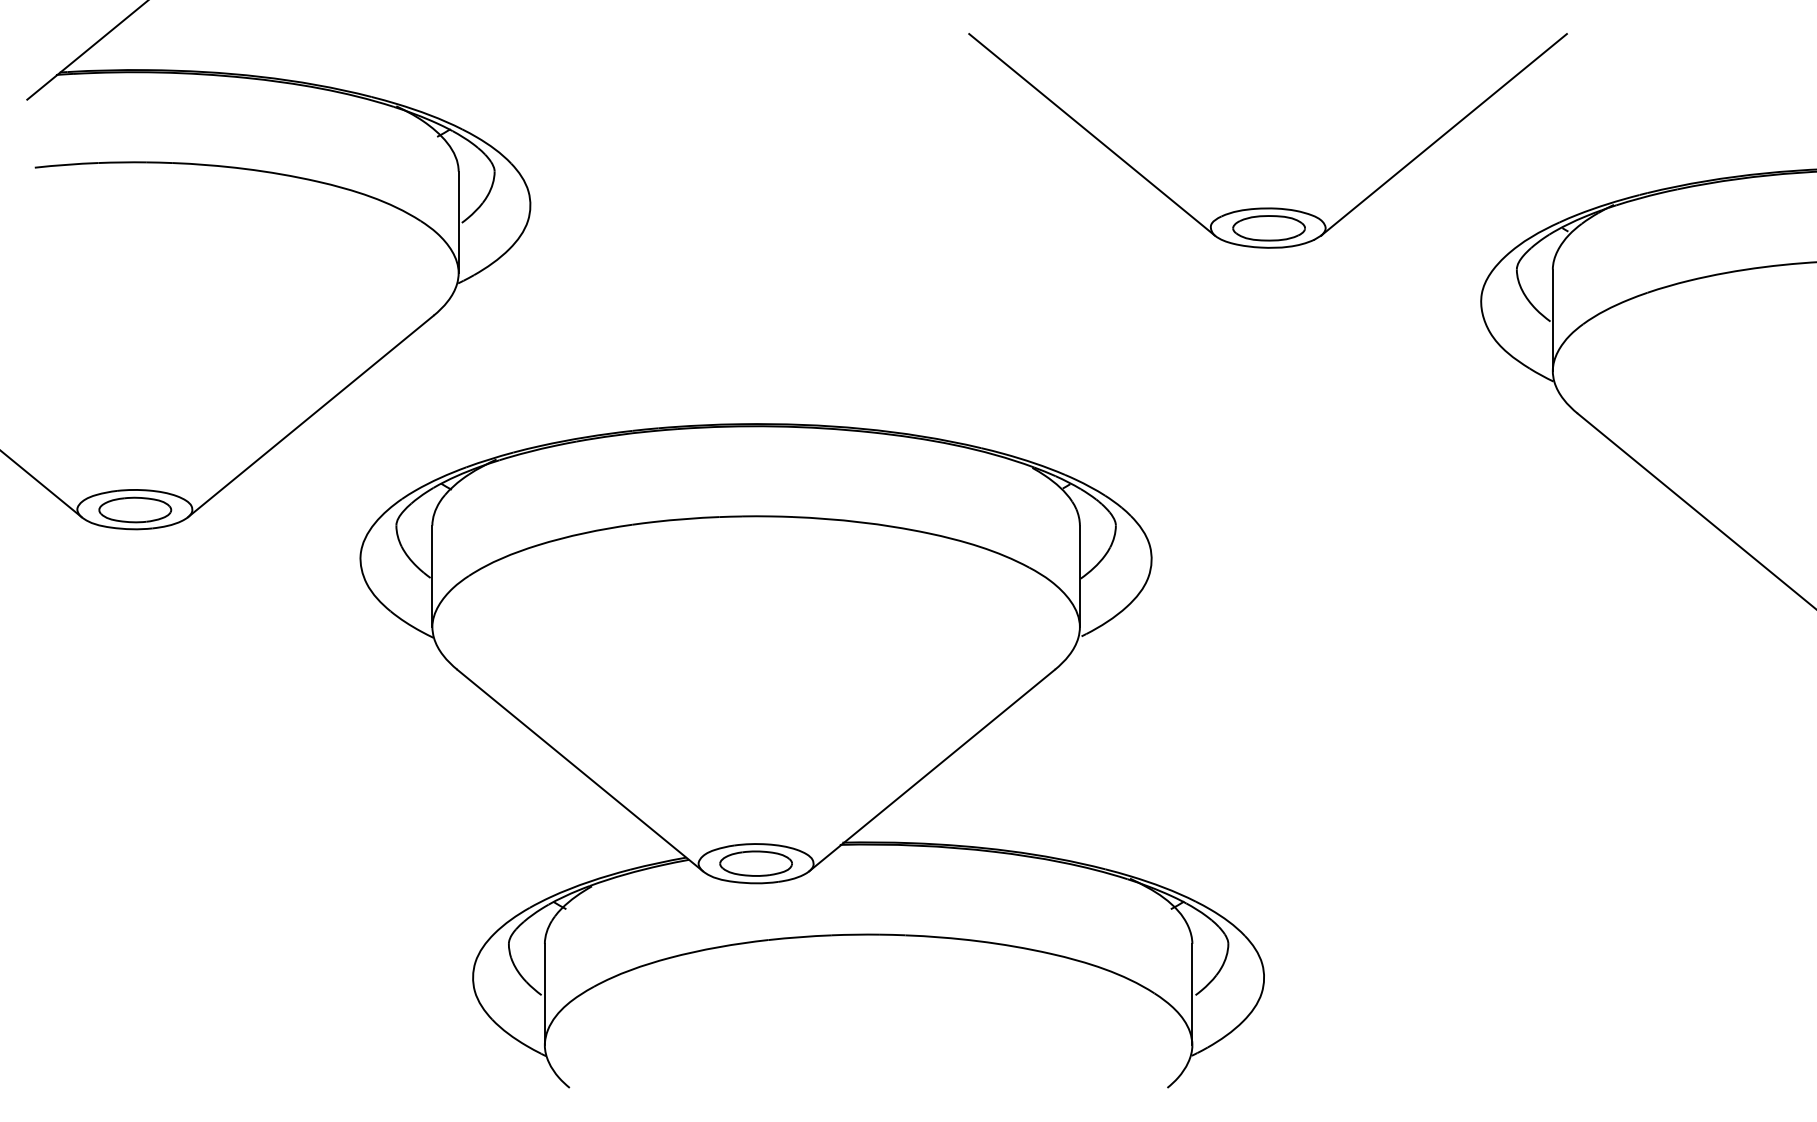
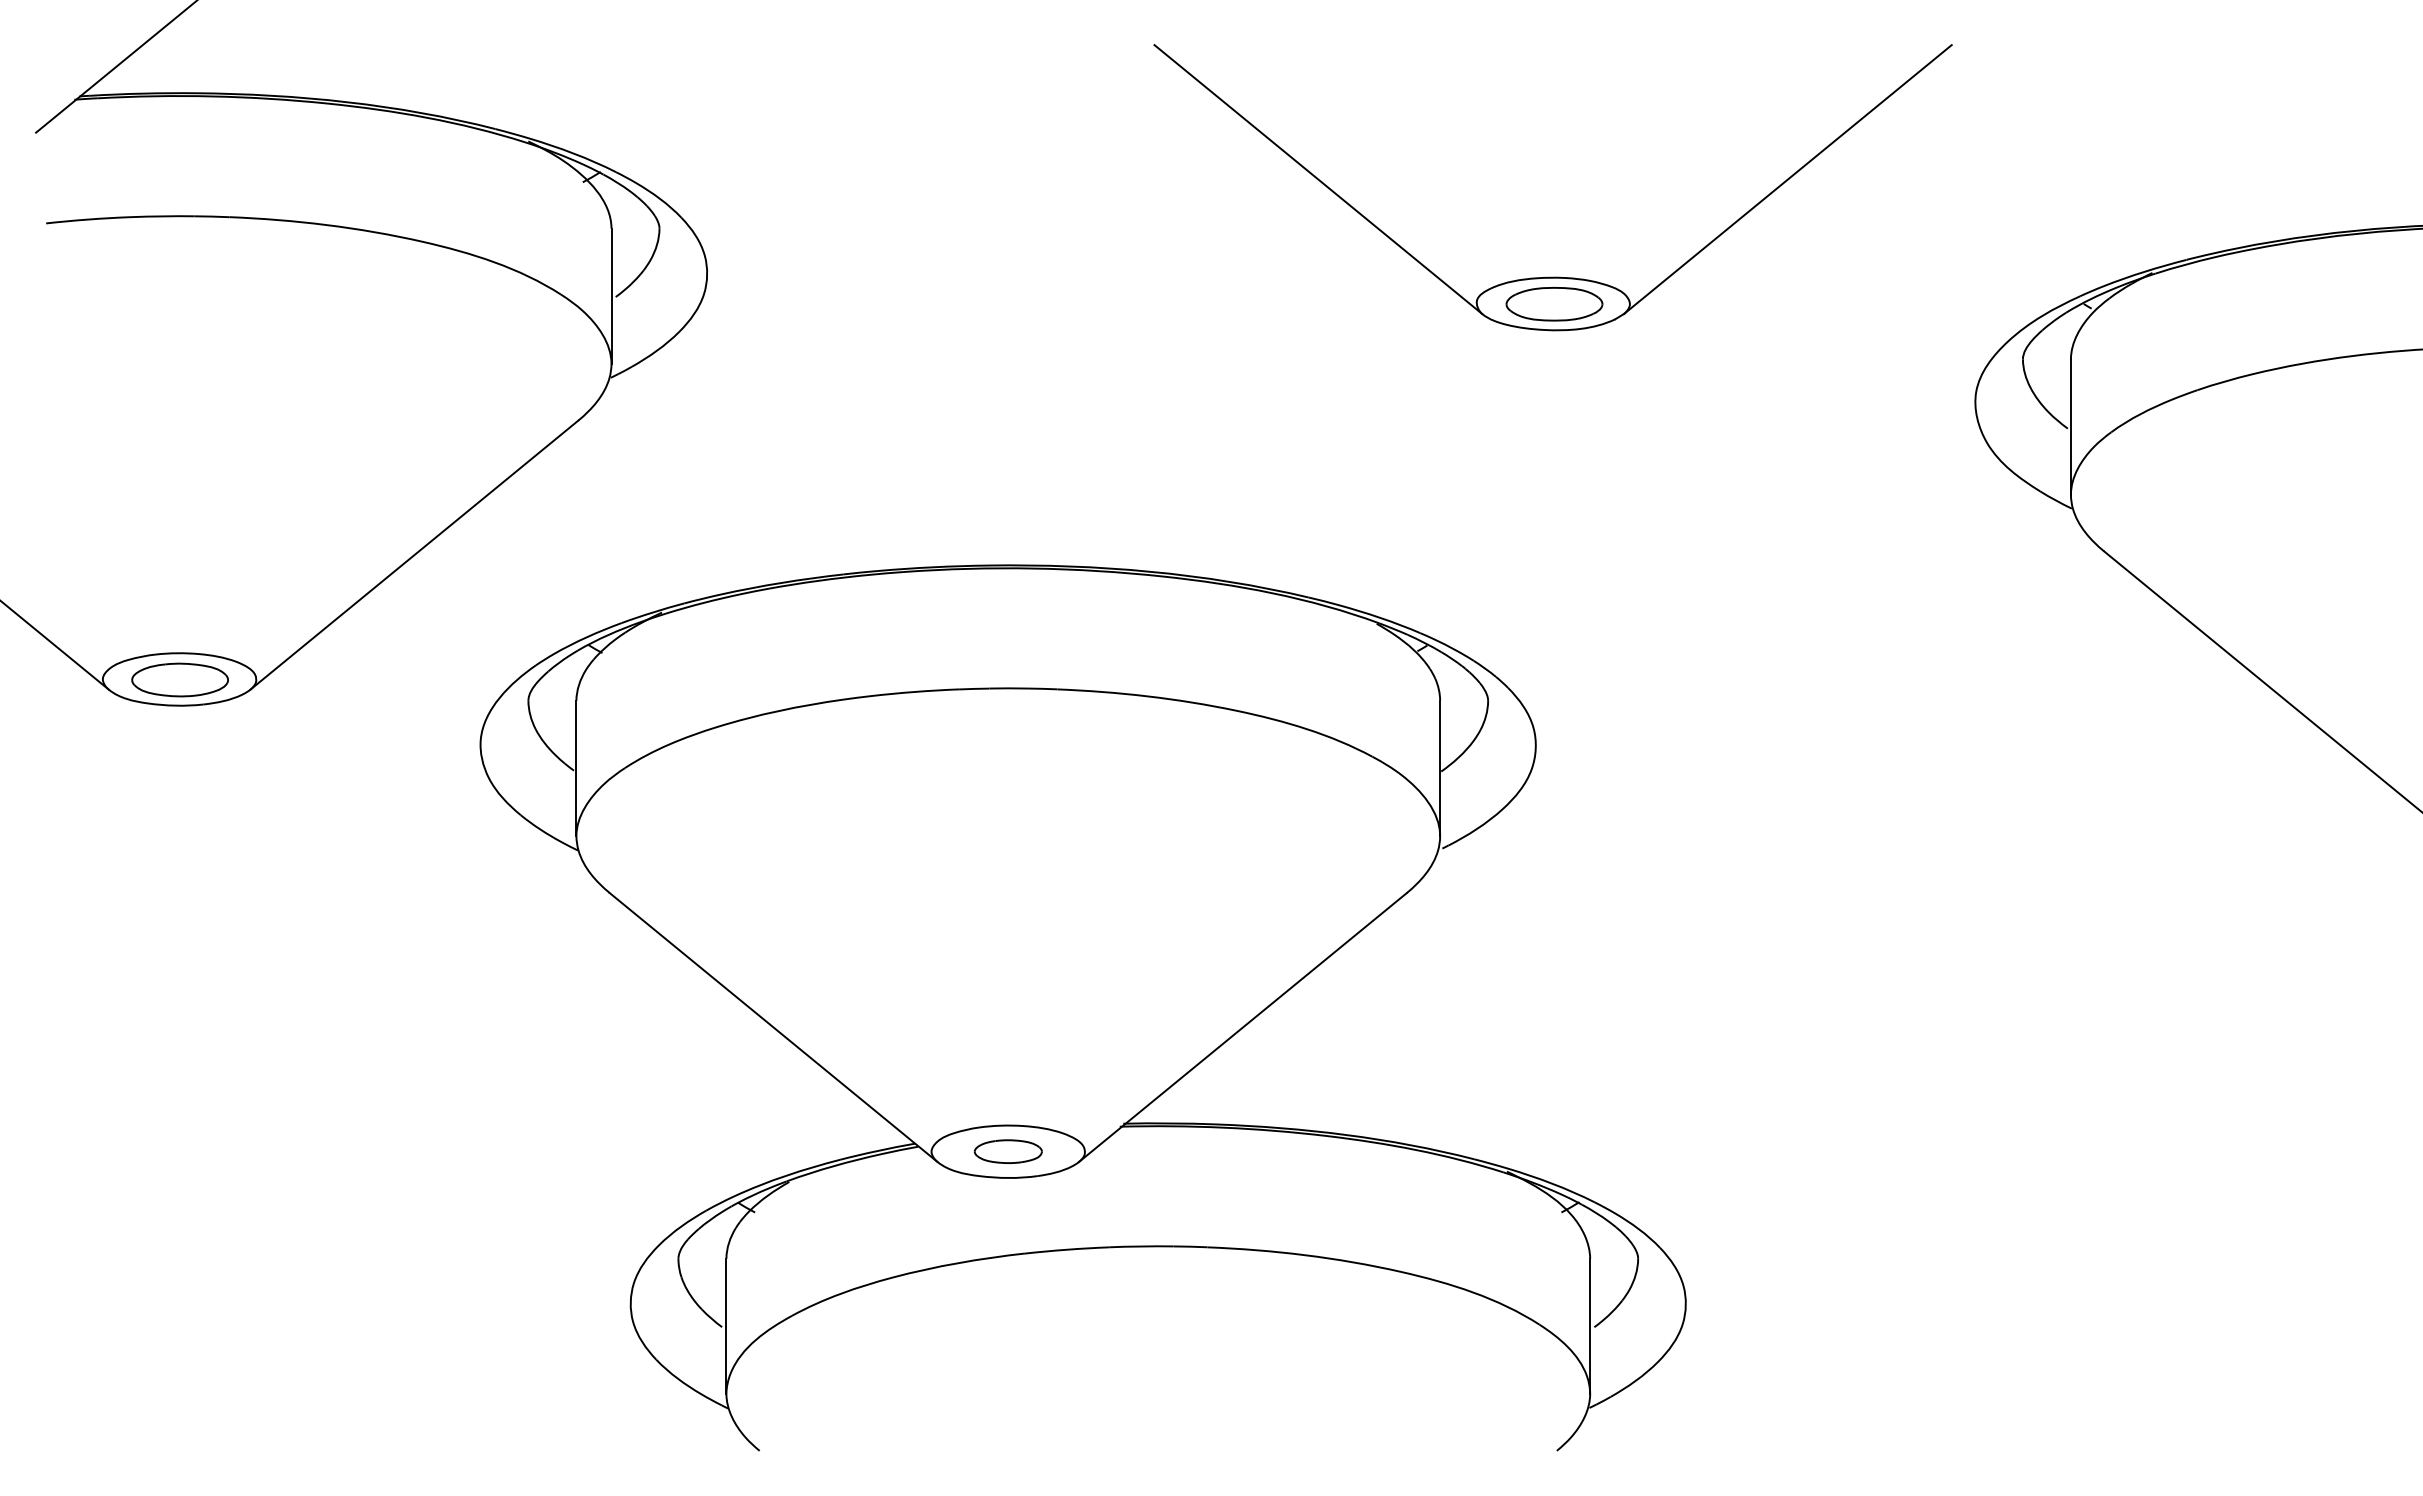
part: (1267, 207) -> (1552, 276), moved
part: (756, 863) -> (1008, 1151), size x0.7

